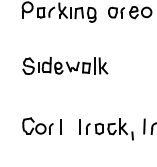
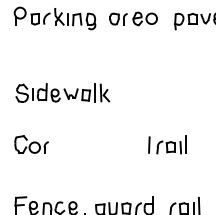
part: (65, 65) -> (62, 92), moved
line: (60, 126) -> (56, 144), removed
part: (106, 129) -> (107, 148), removed

